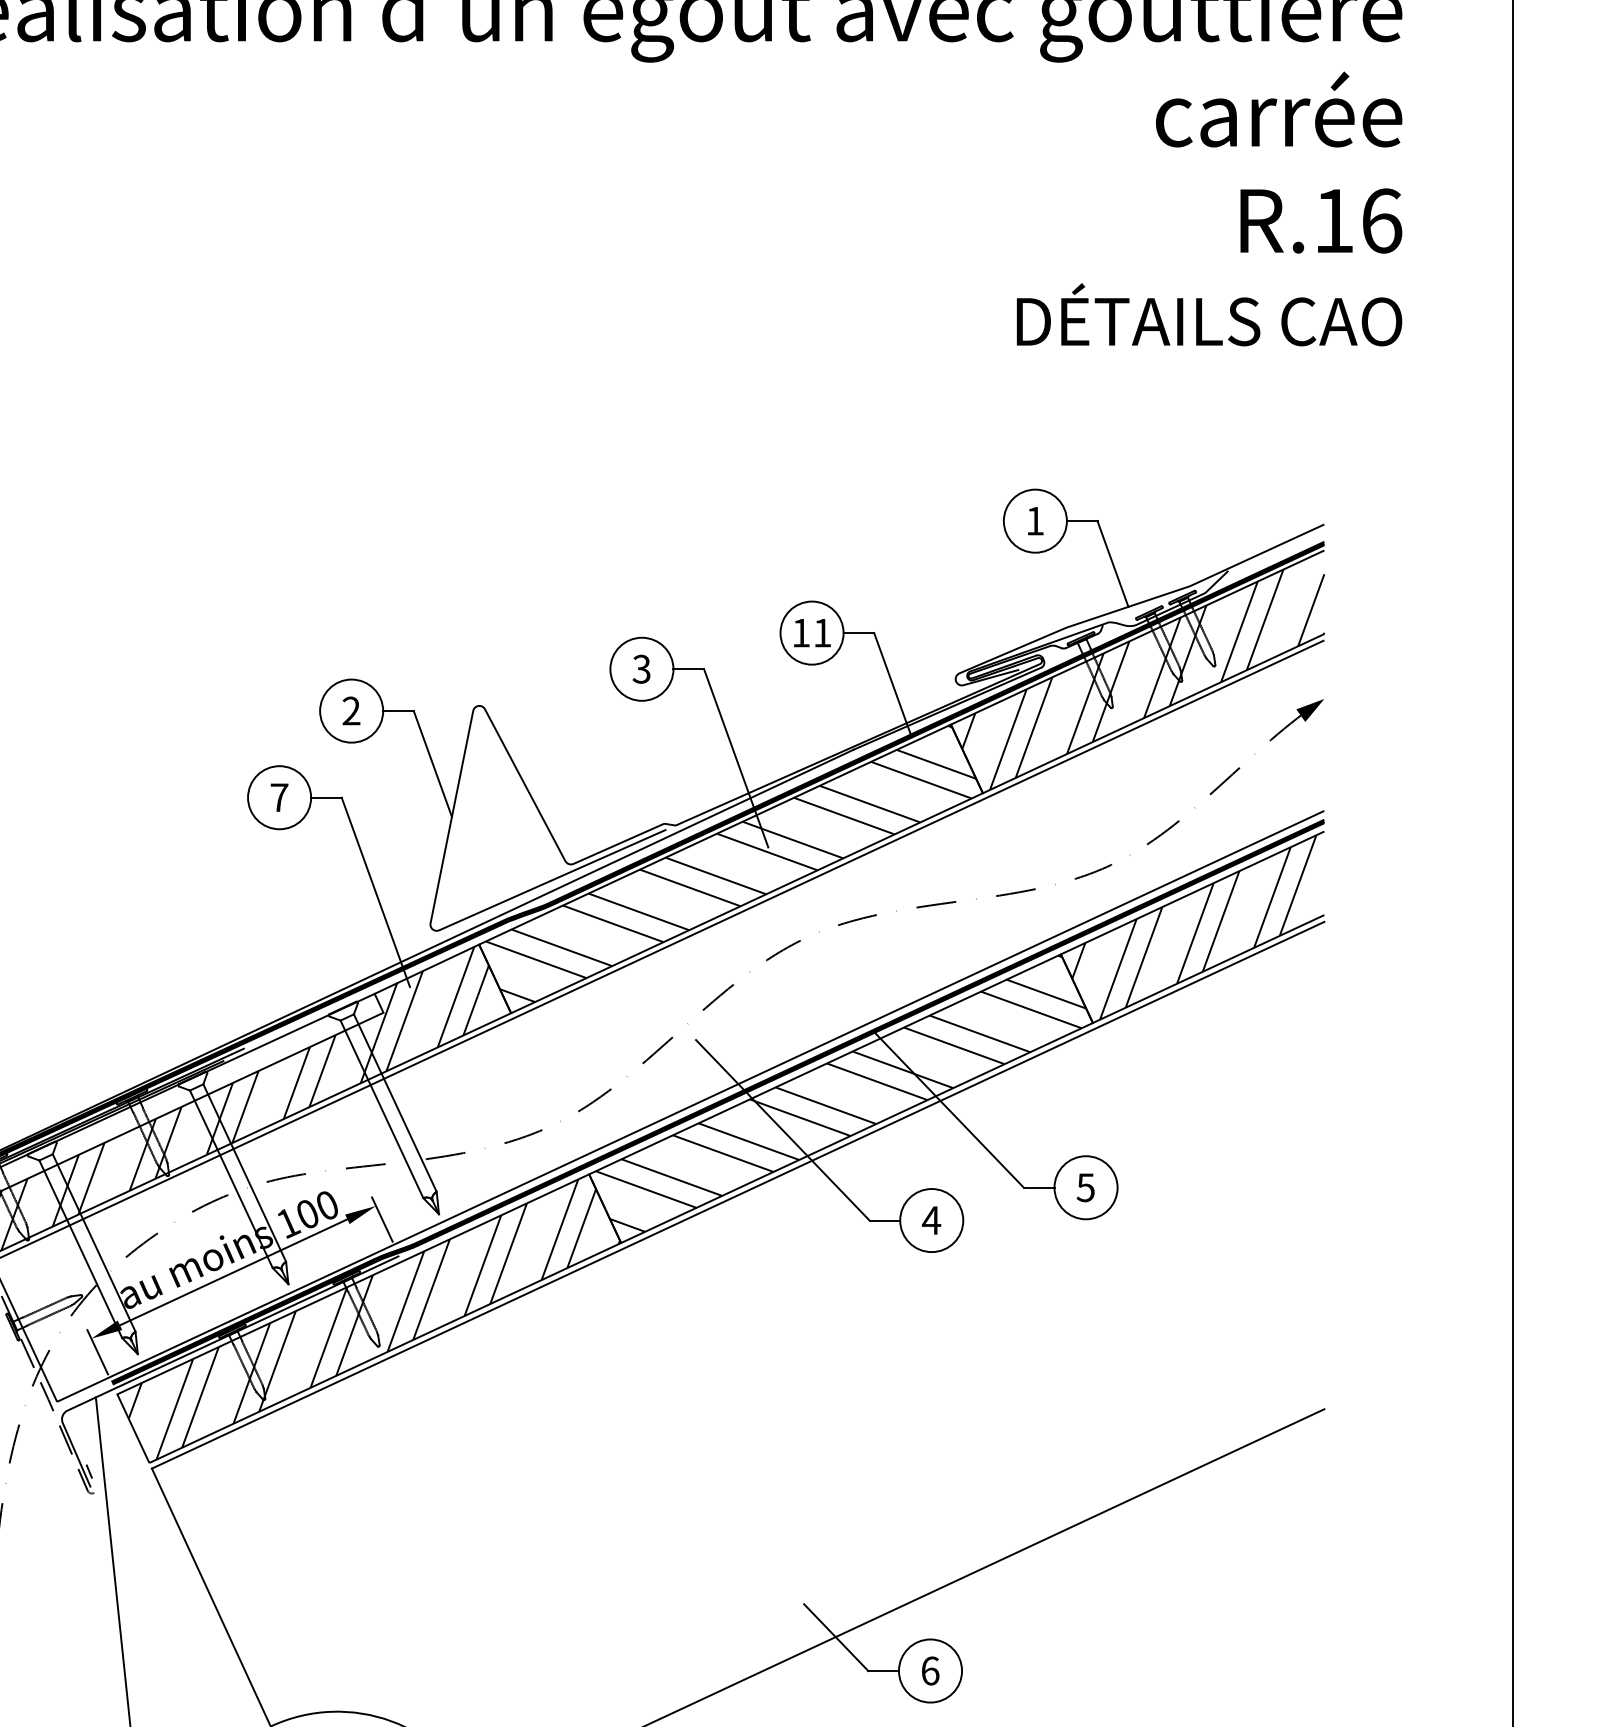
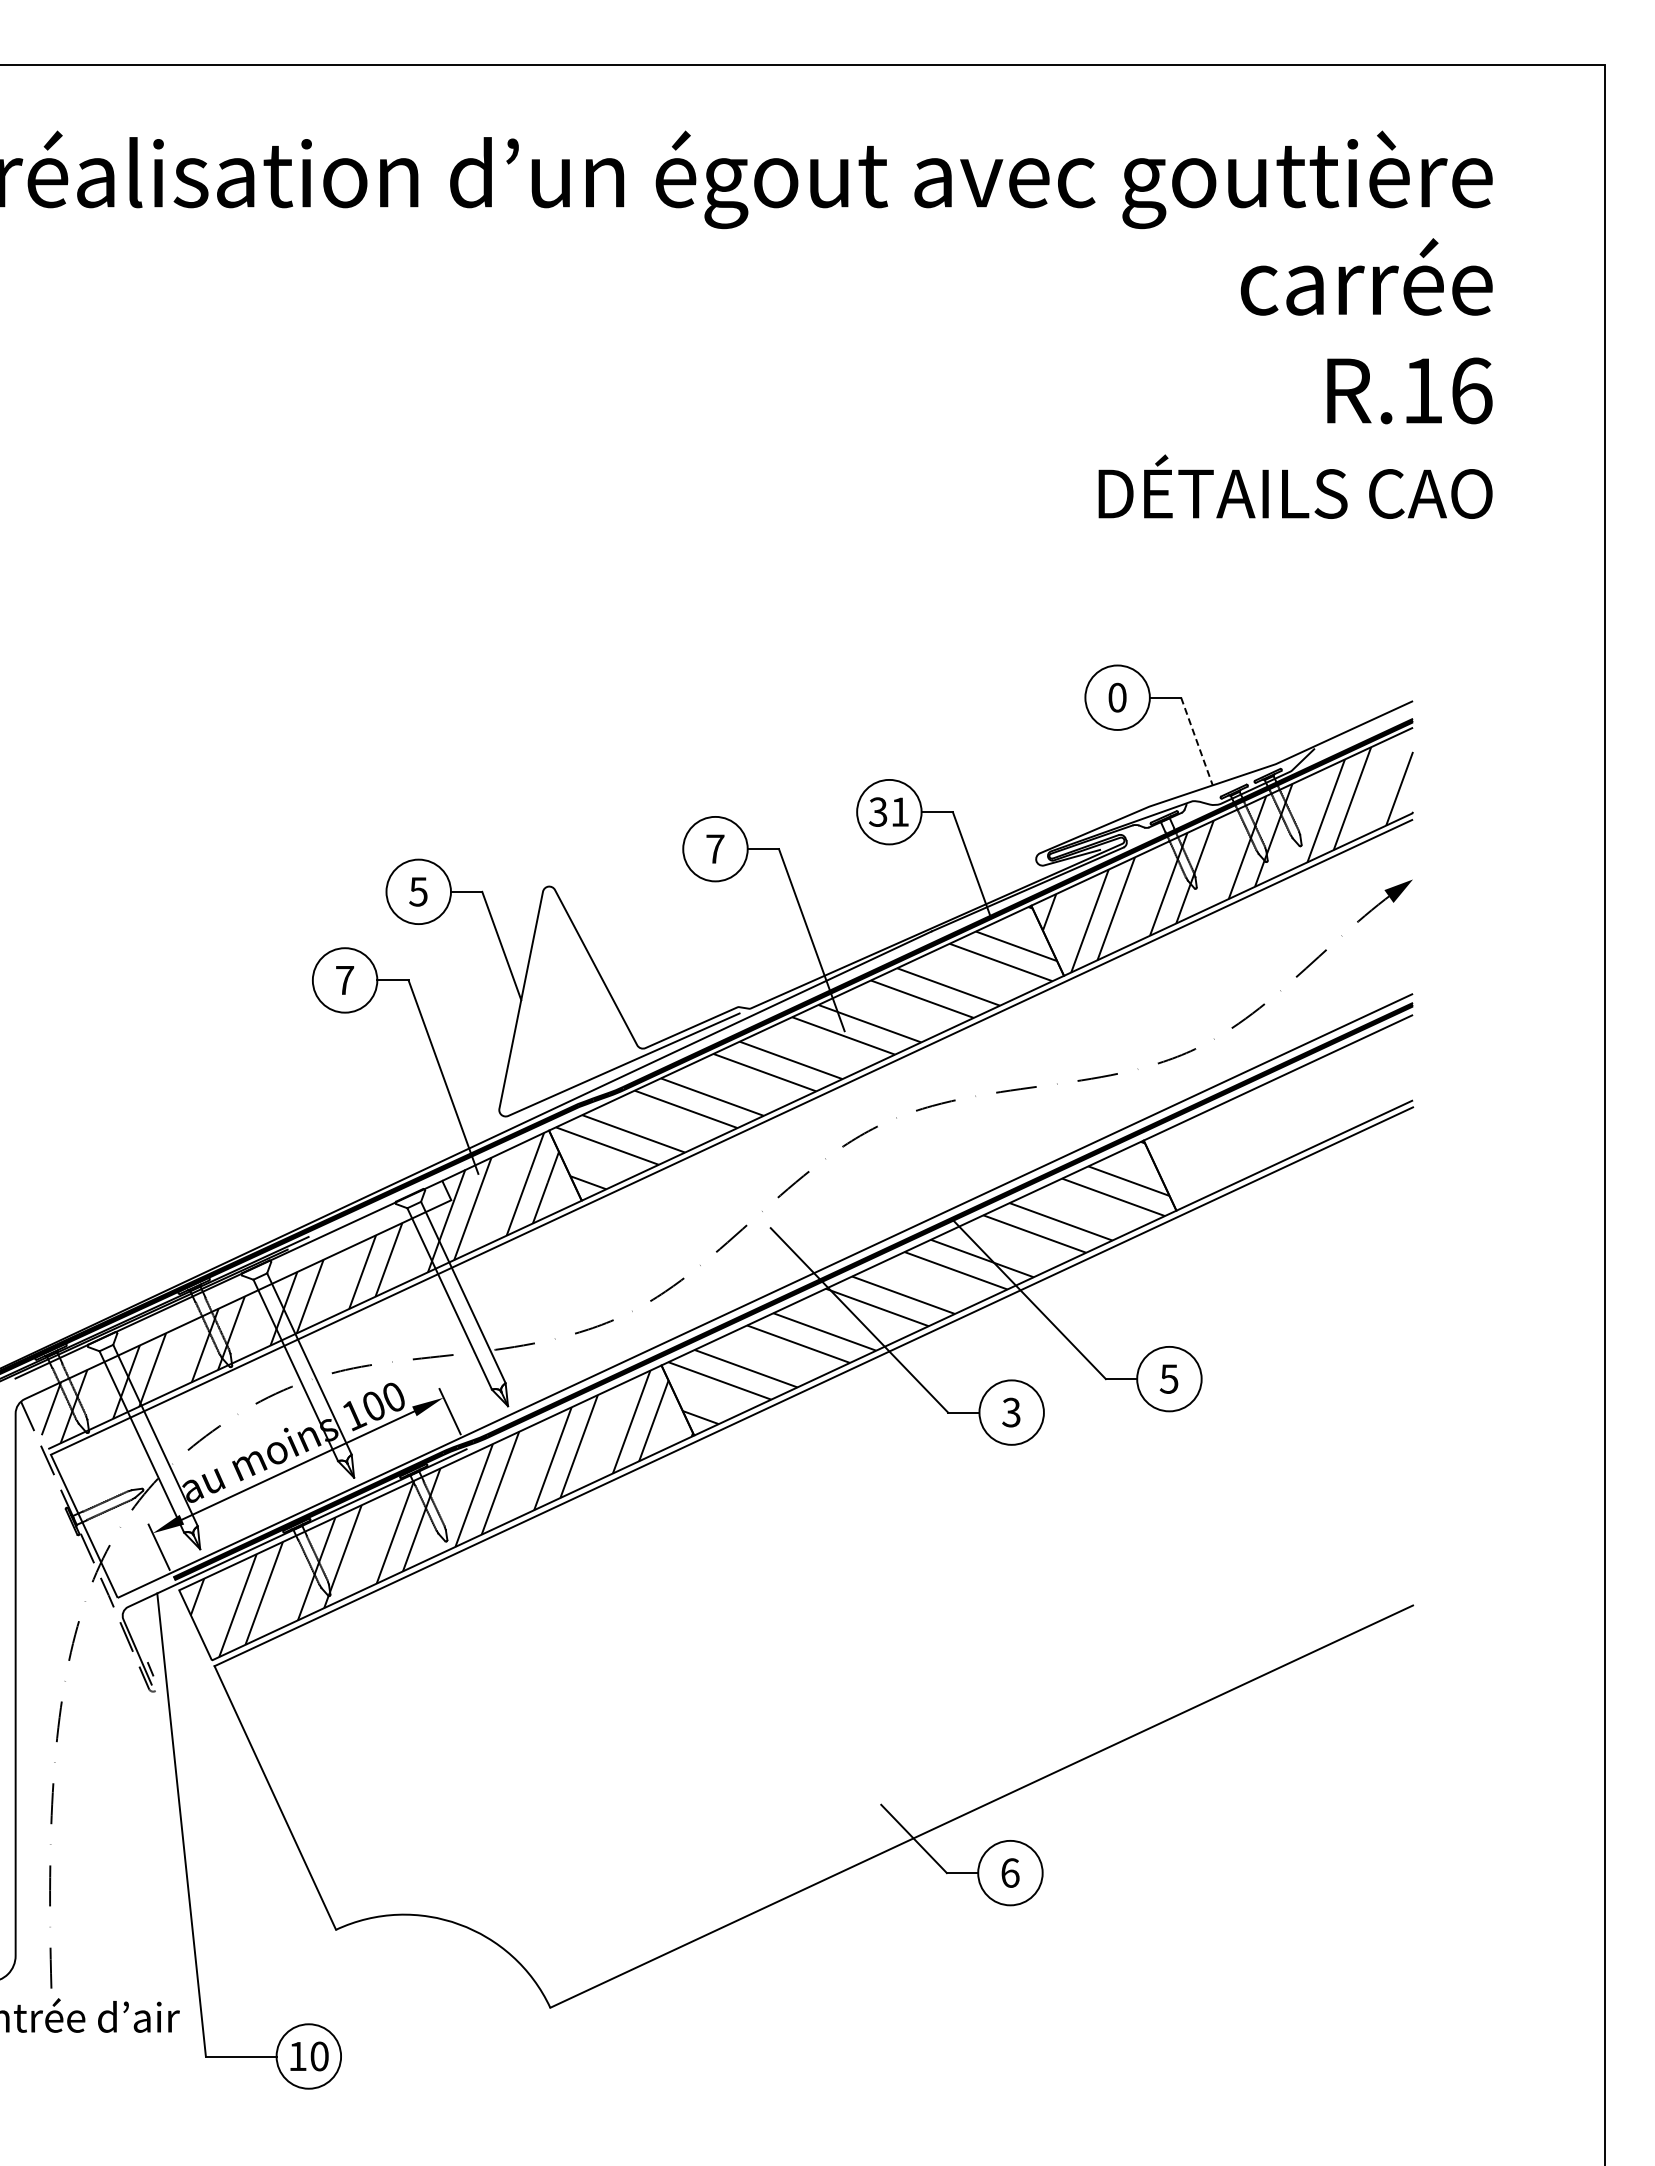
text: (1035, 520) -> (1117, 697), 1 -> 0
line: (1112, 563) -> (1196, 741), solid -> dashed
text: (801, 632) -> (878, 811), 11 -> 31
text: (641, 668) -> (715, 848), 3 -> 7
text: (351, 710) -> (418, 891), 2 -> 5
hatch: (1193, 926) -> (1279, 1112), removed
text: (931, 1220) -> (1011, 1412), 4 -> 3

